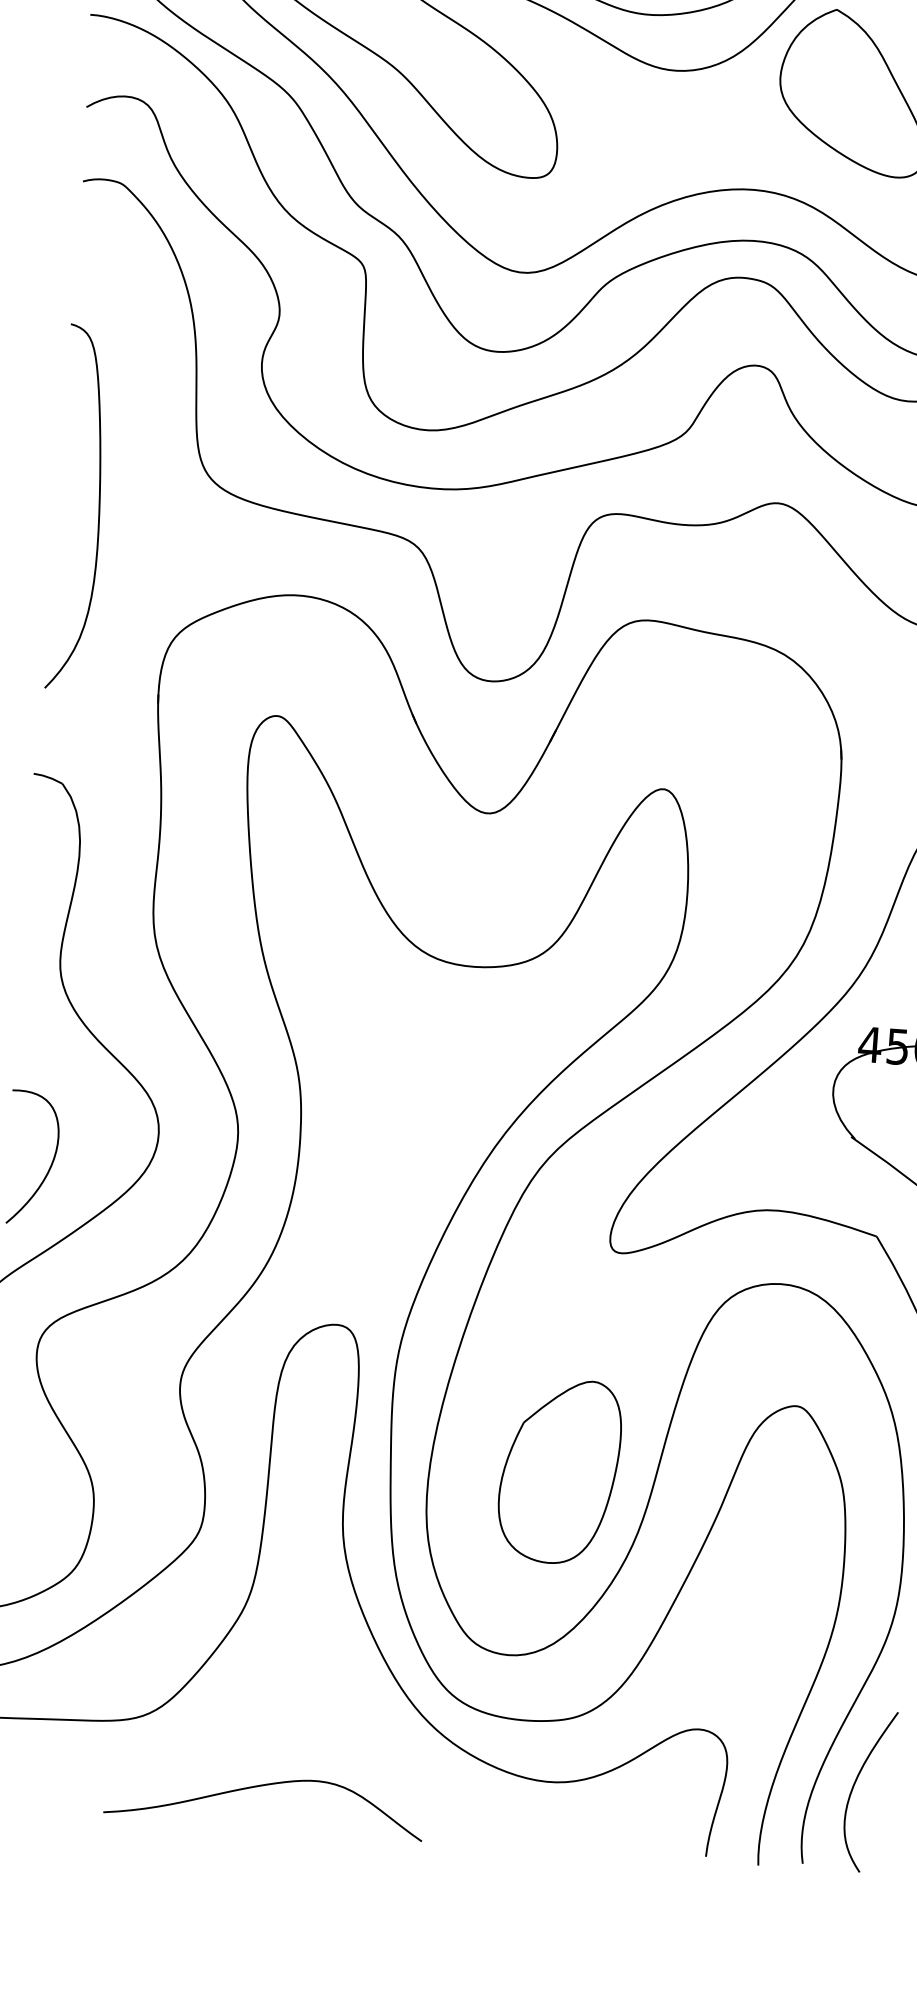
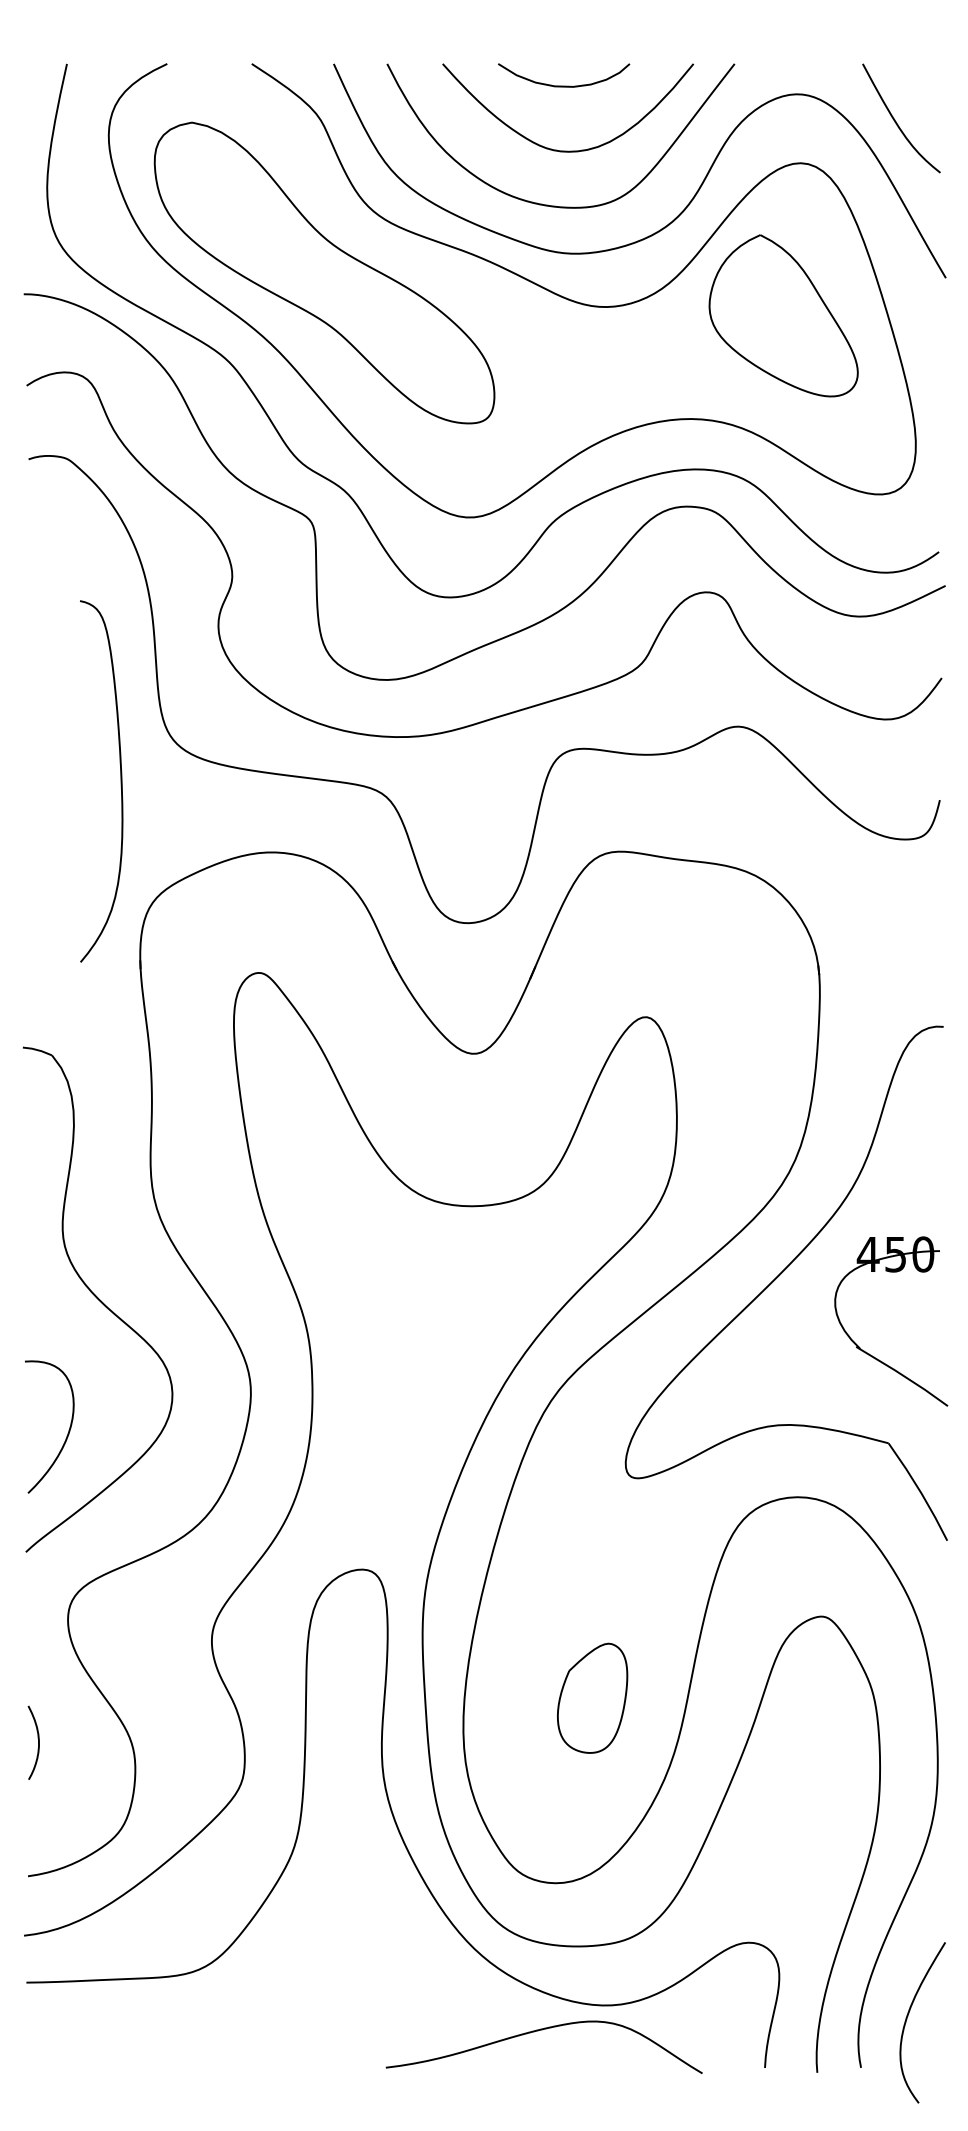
curve: (98, 508) -> (120, 781), moved
part: (559, 1471) -> (592, 1698), size x0.6
curve: (855, 1784) -> (908, 2016), moved
curve: (259, 1787) -> (538, 2031), moved

